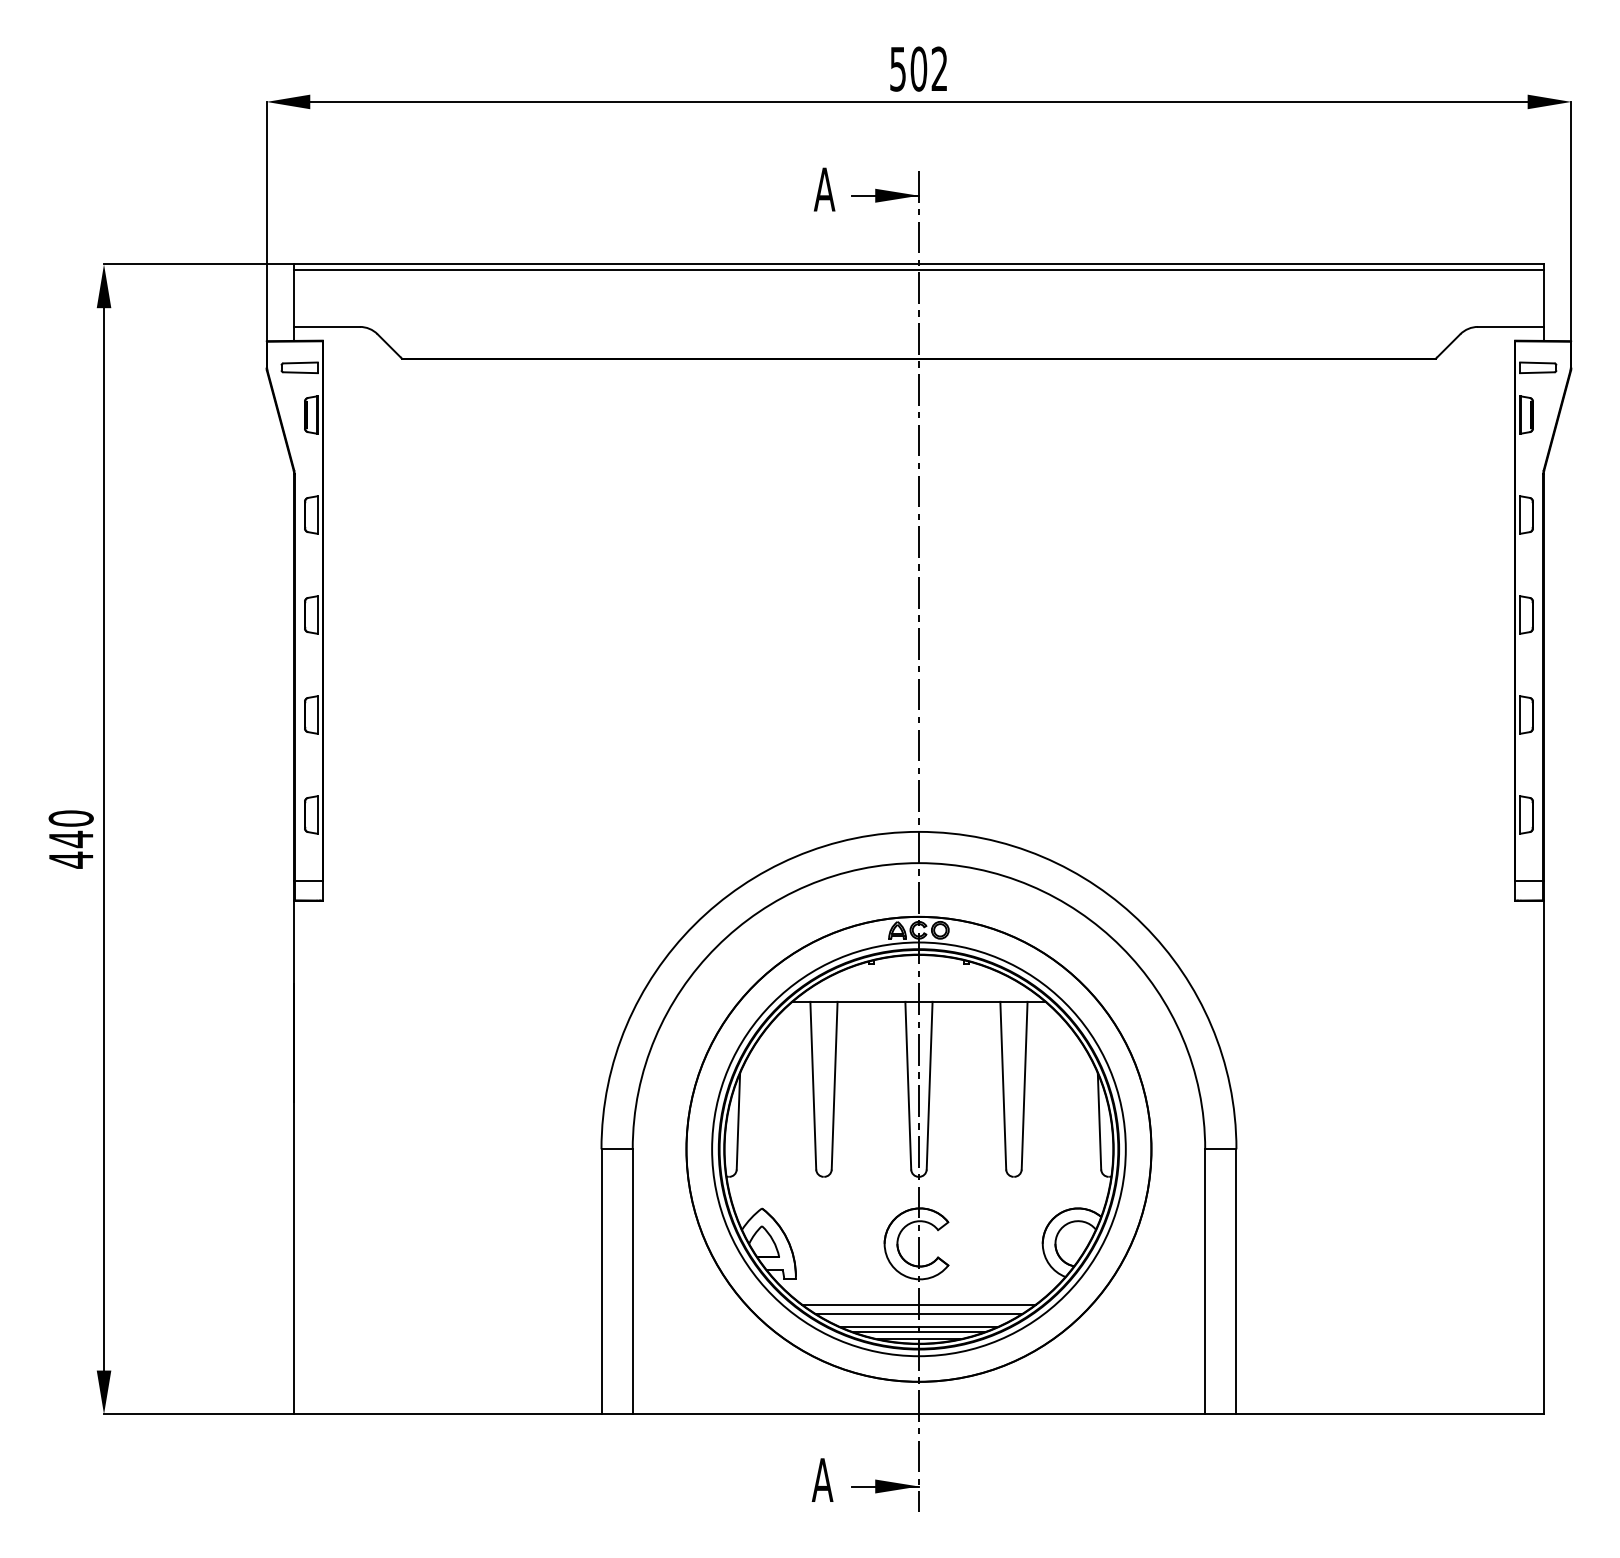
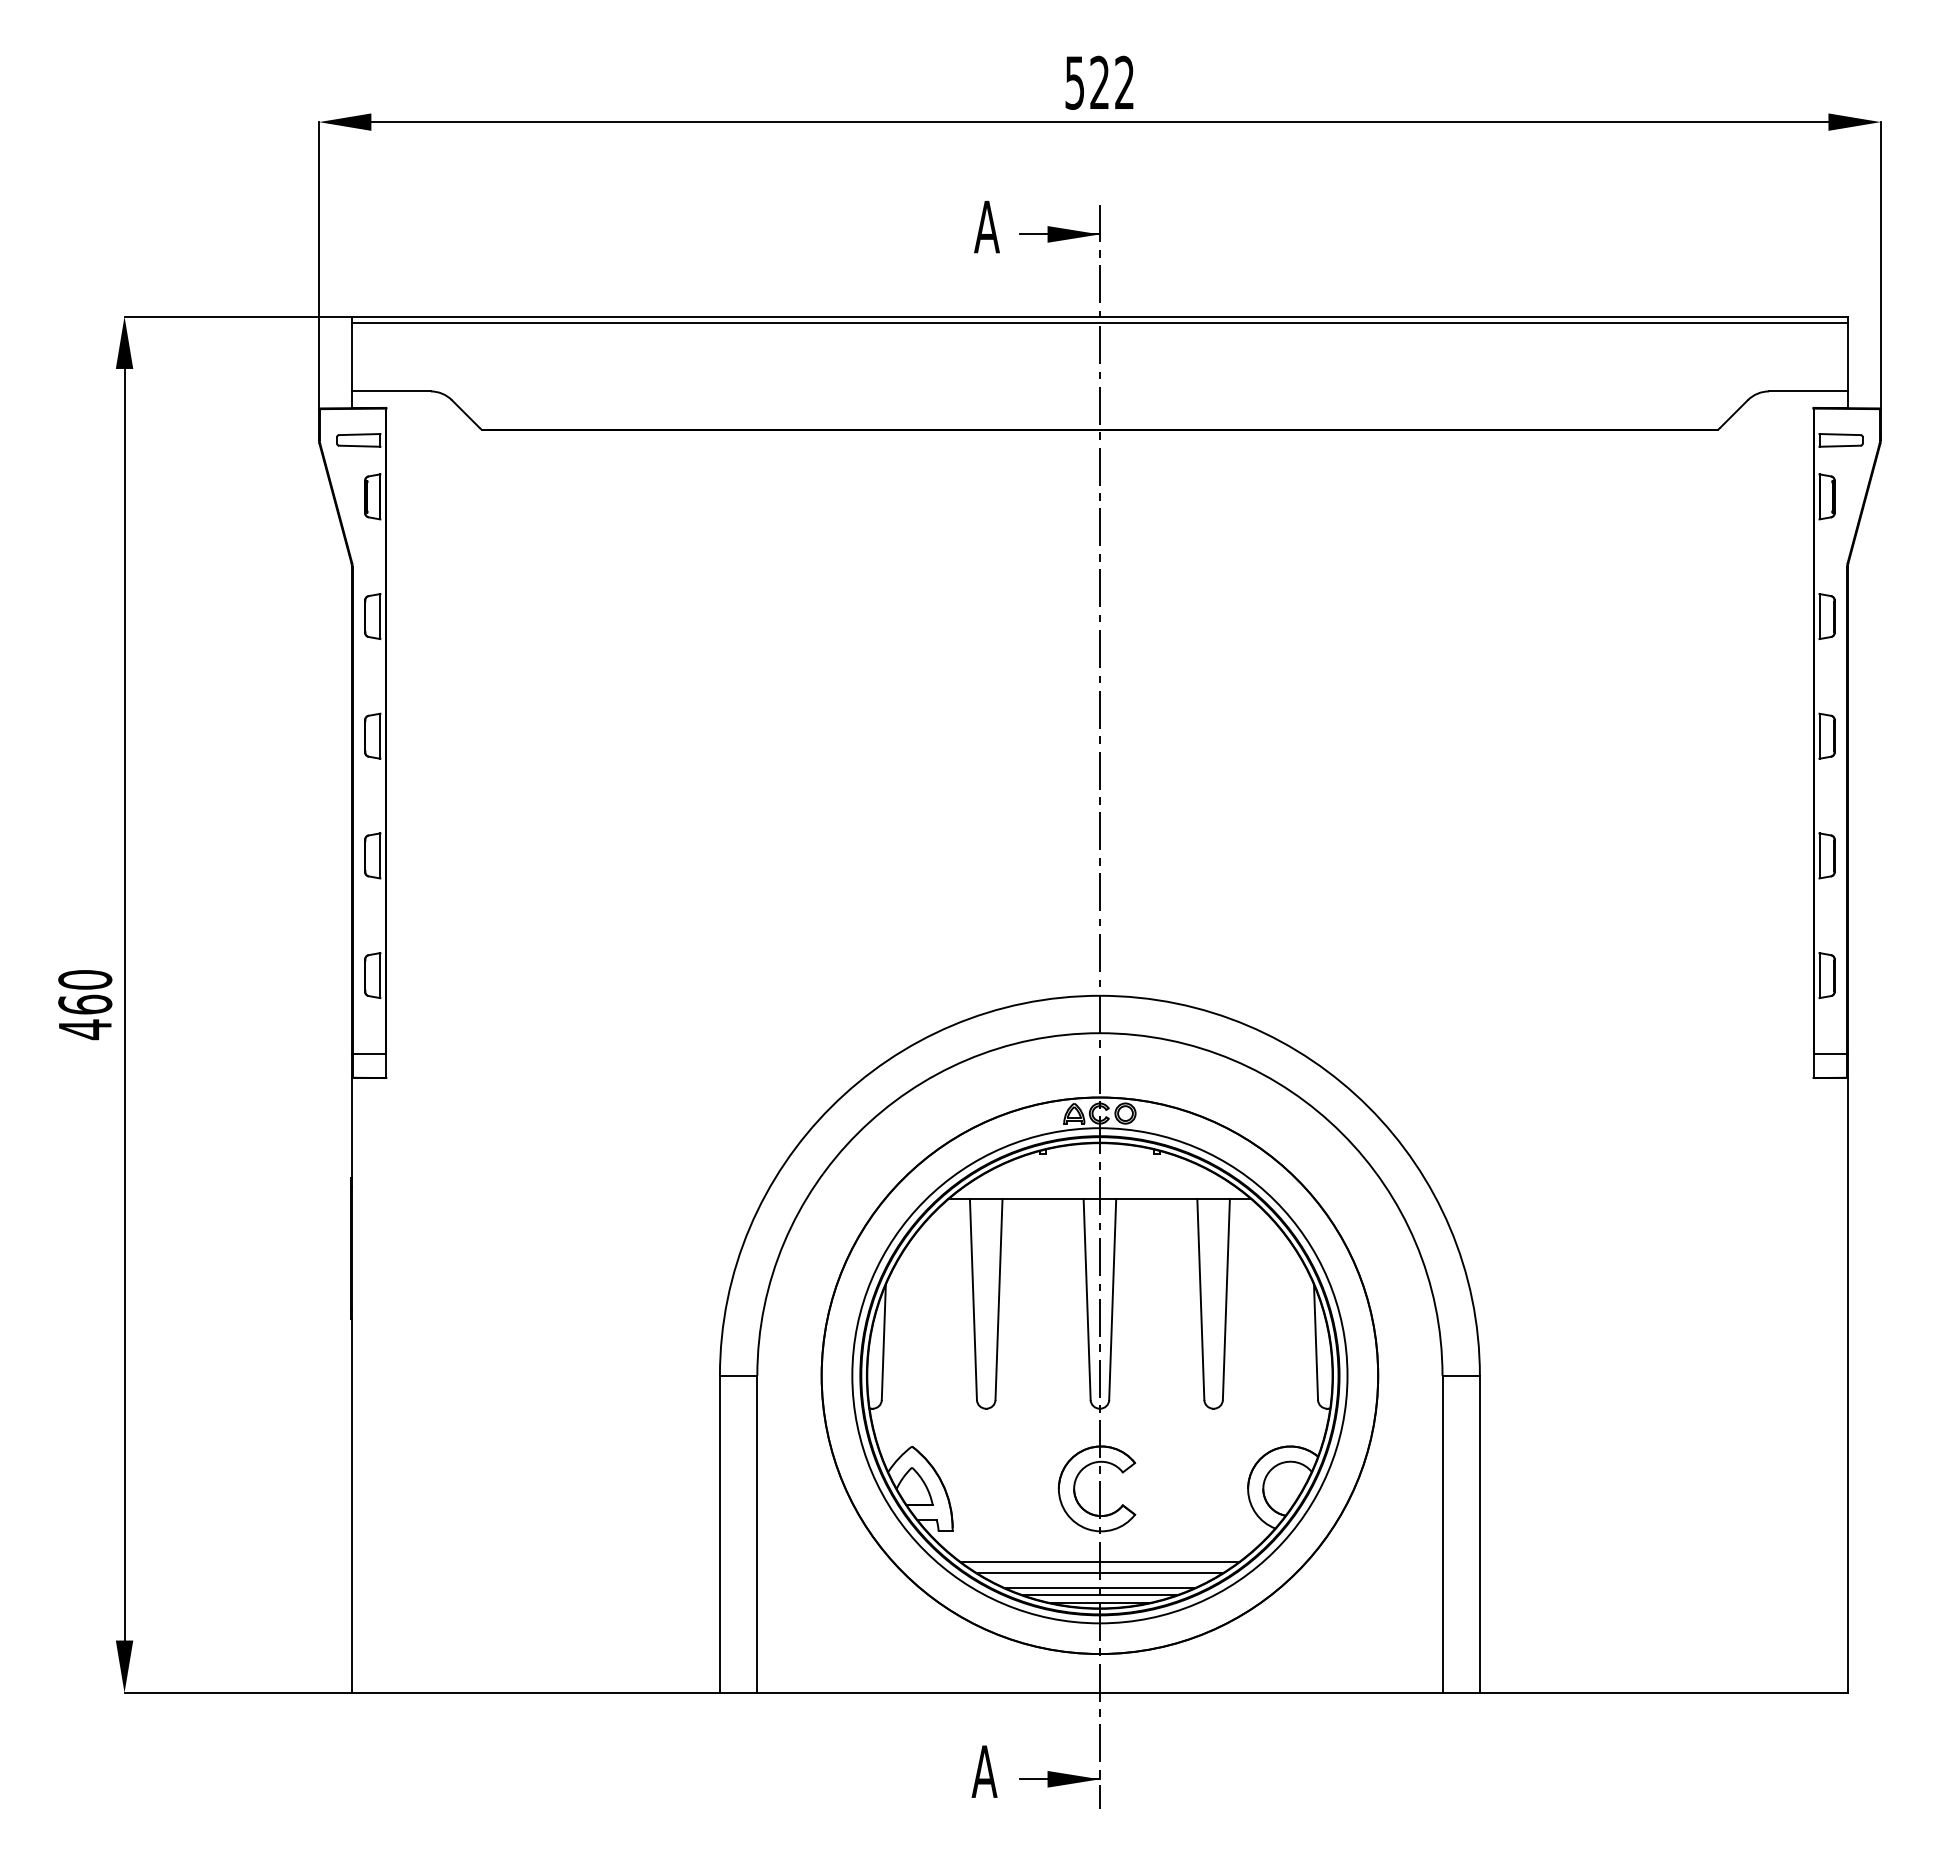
text: (918, 68) -> (1099, 82), 502 -> 522
text: (71, 839) -> (85, 1004), 440 -> 460

